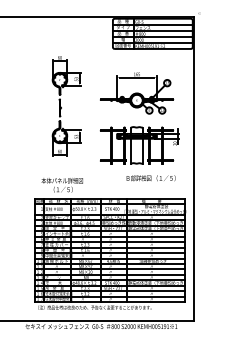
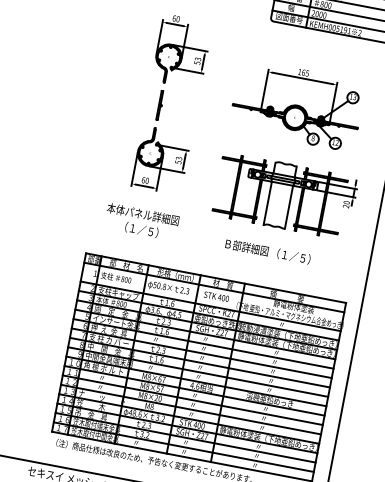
text: (150, 178) -> (266, 251), moved
text: (61, 185) -> (140, 222), moved

